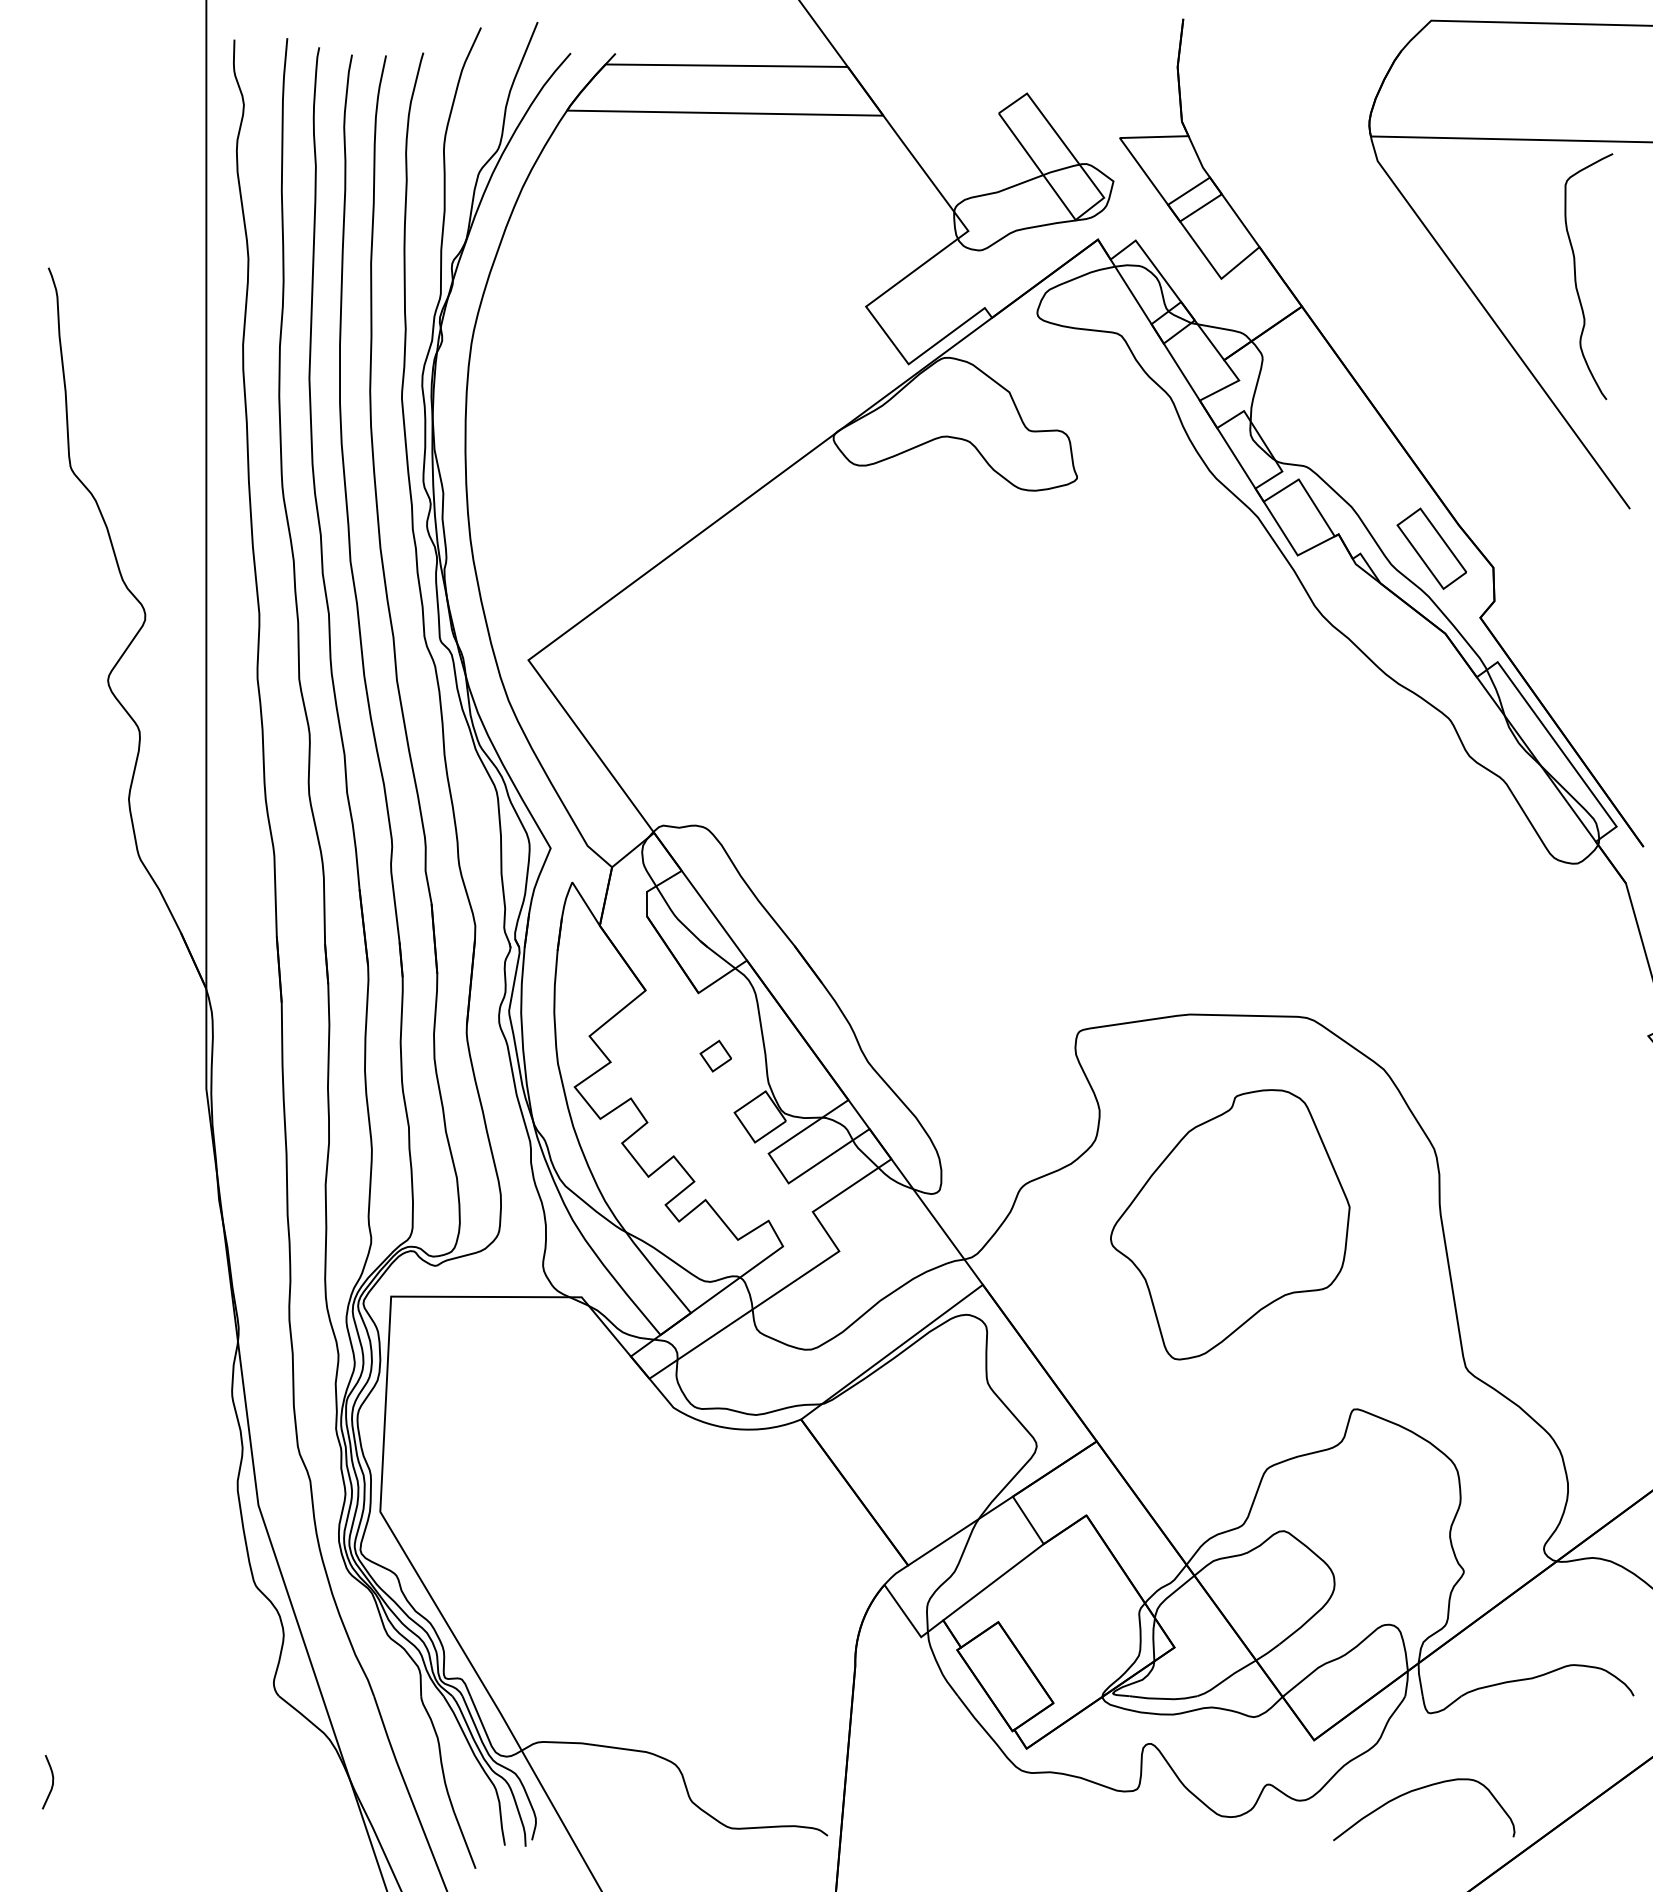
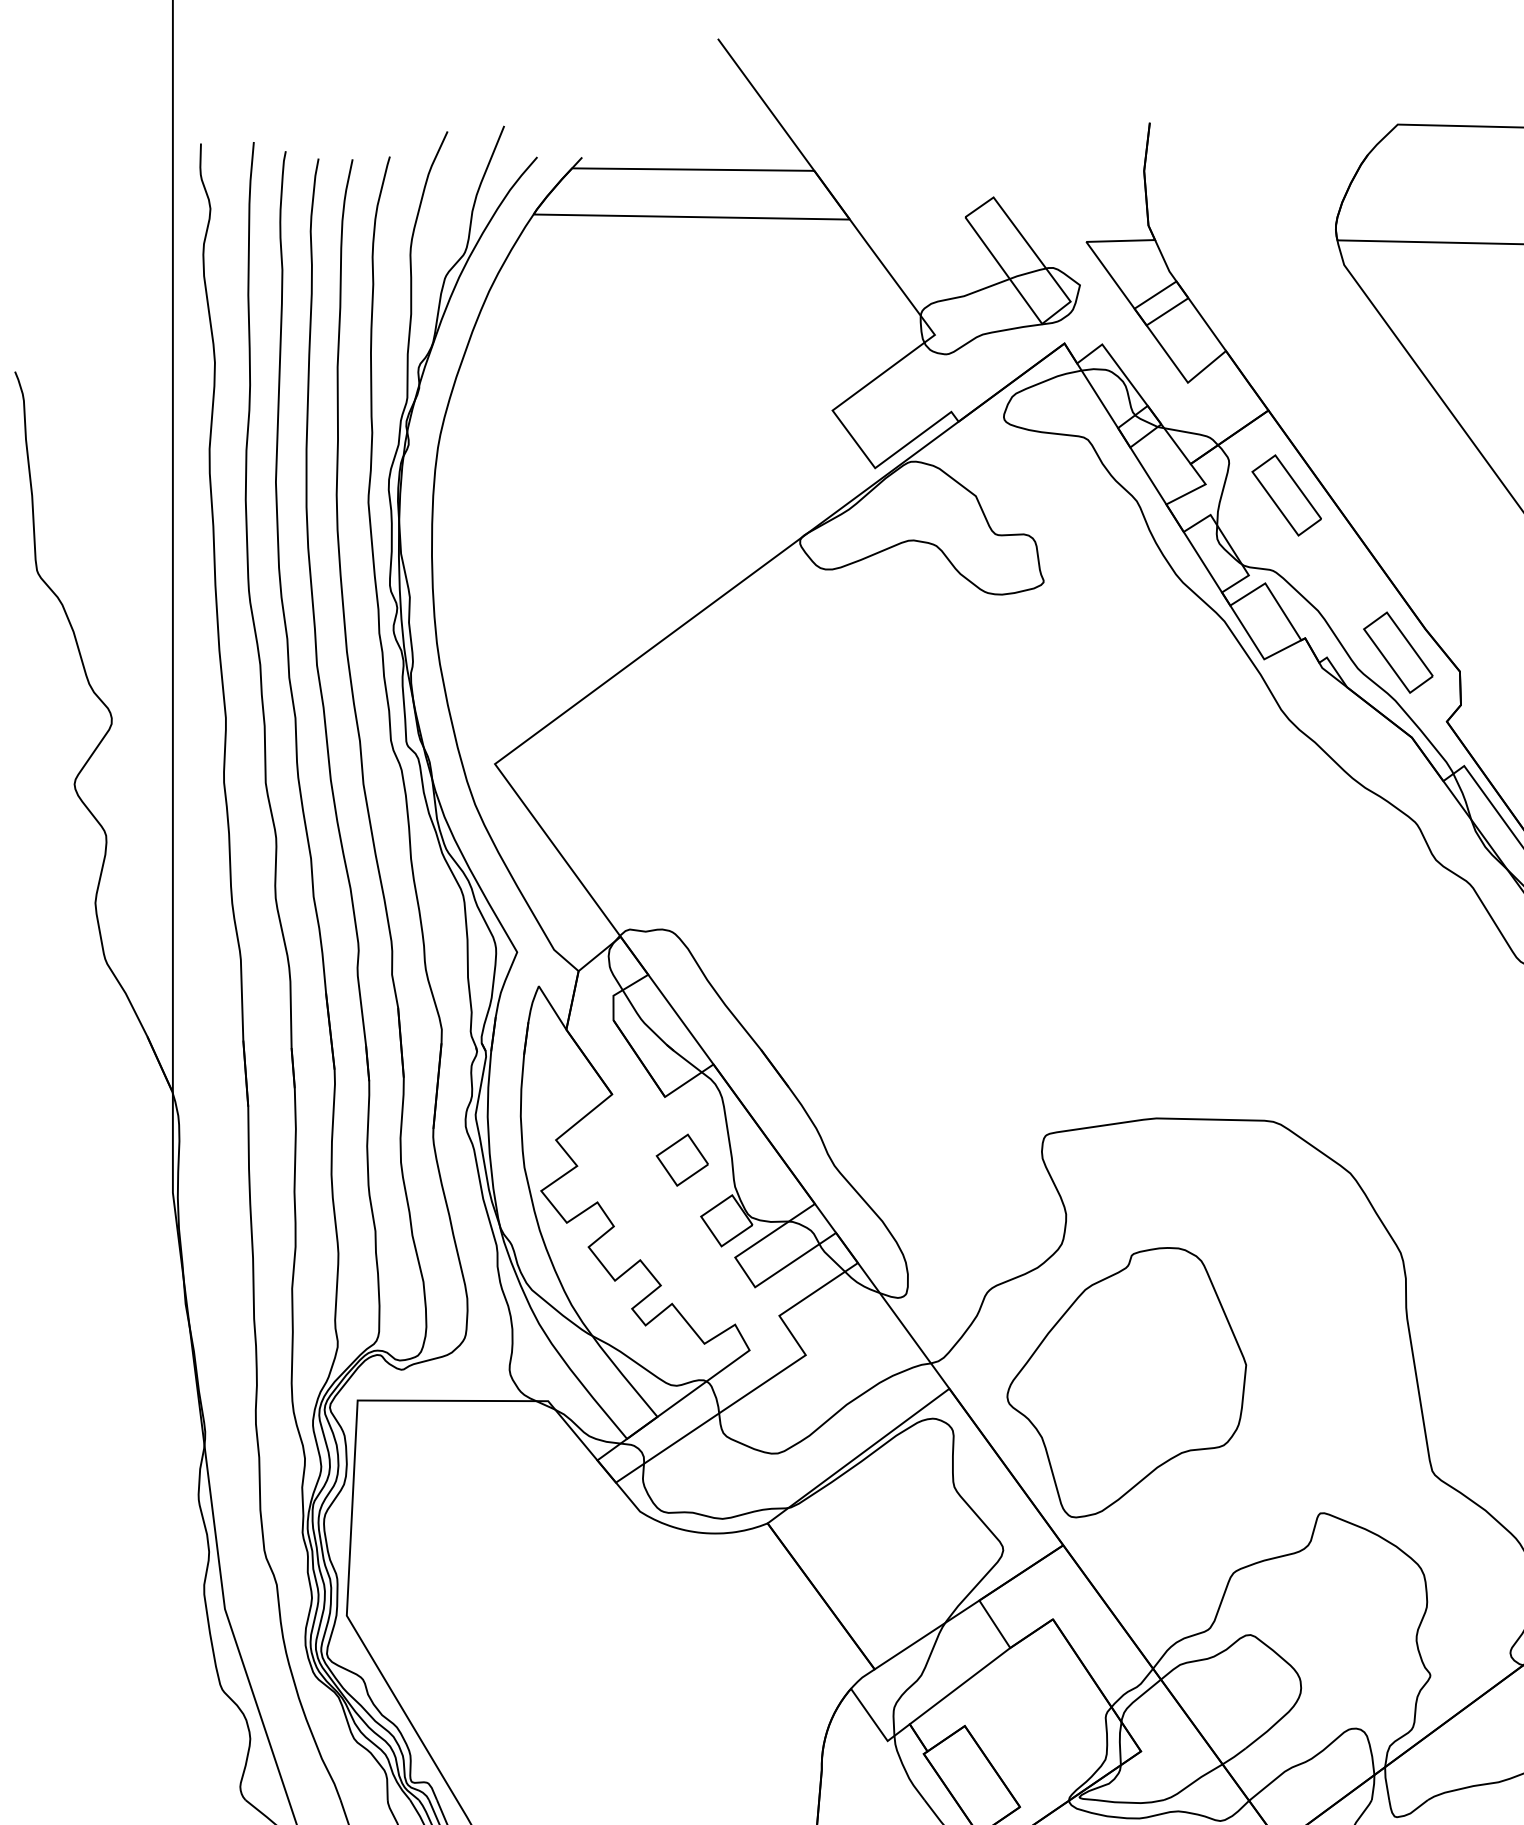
part: (1319, 391) -> (1286, 495), added
part: (715, 1055) -> (682, 1159), size x1.67
part: (1230, 1224) -> (1127, 1382), moved

